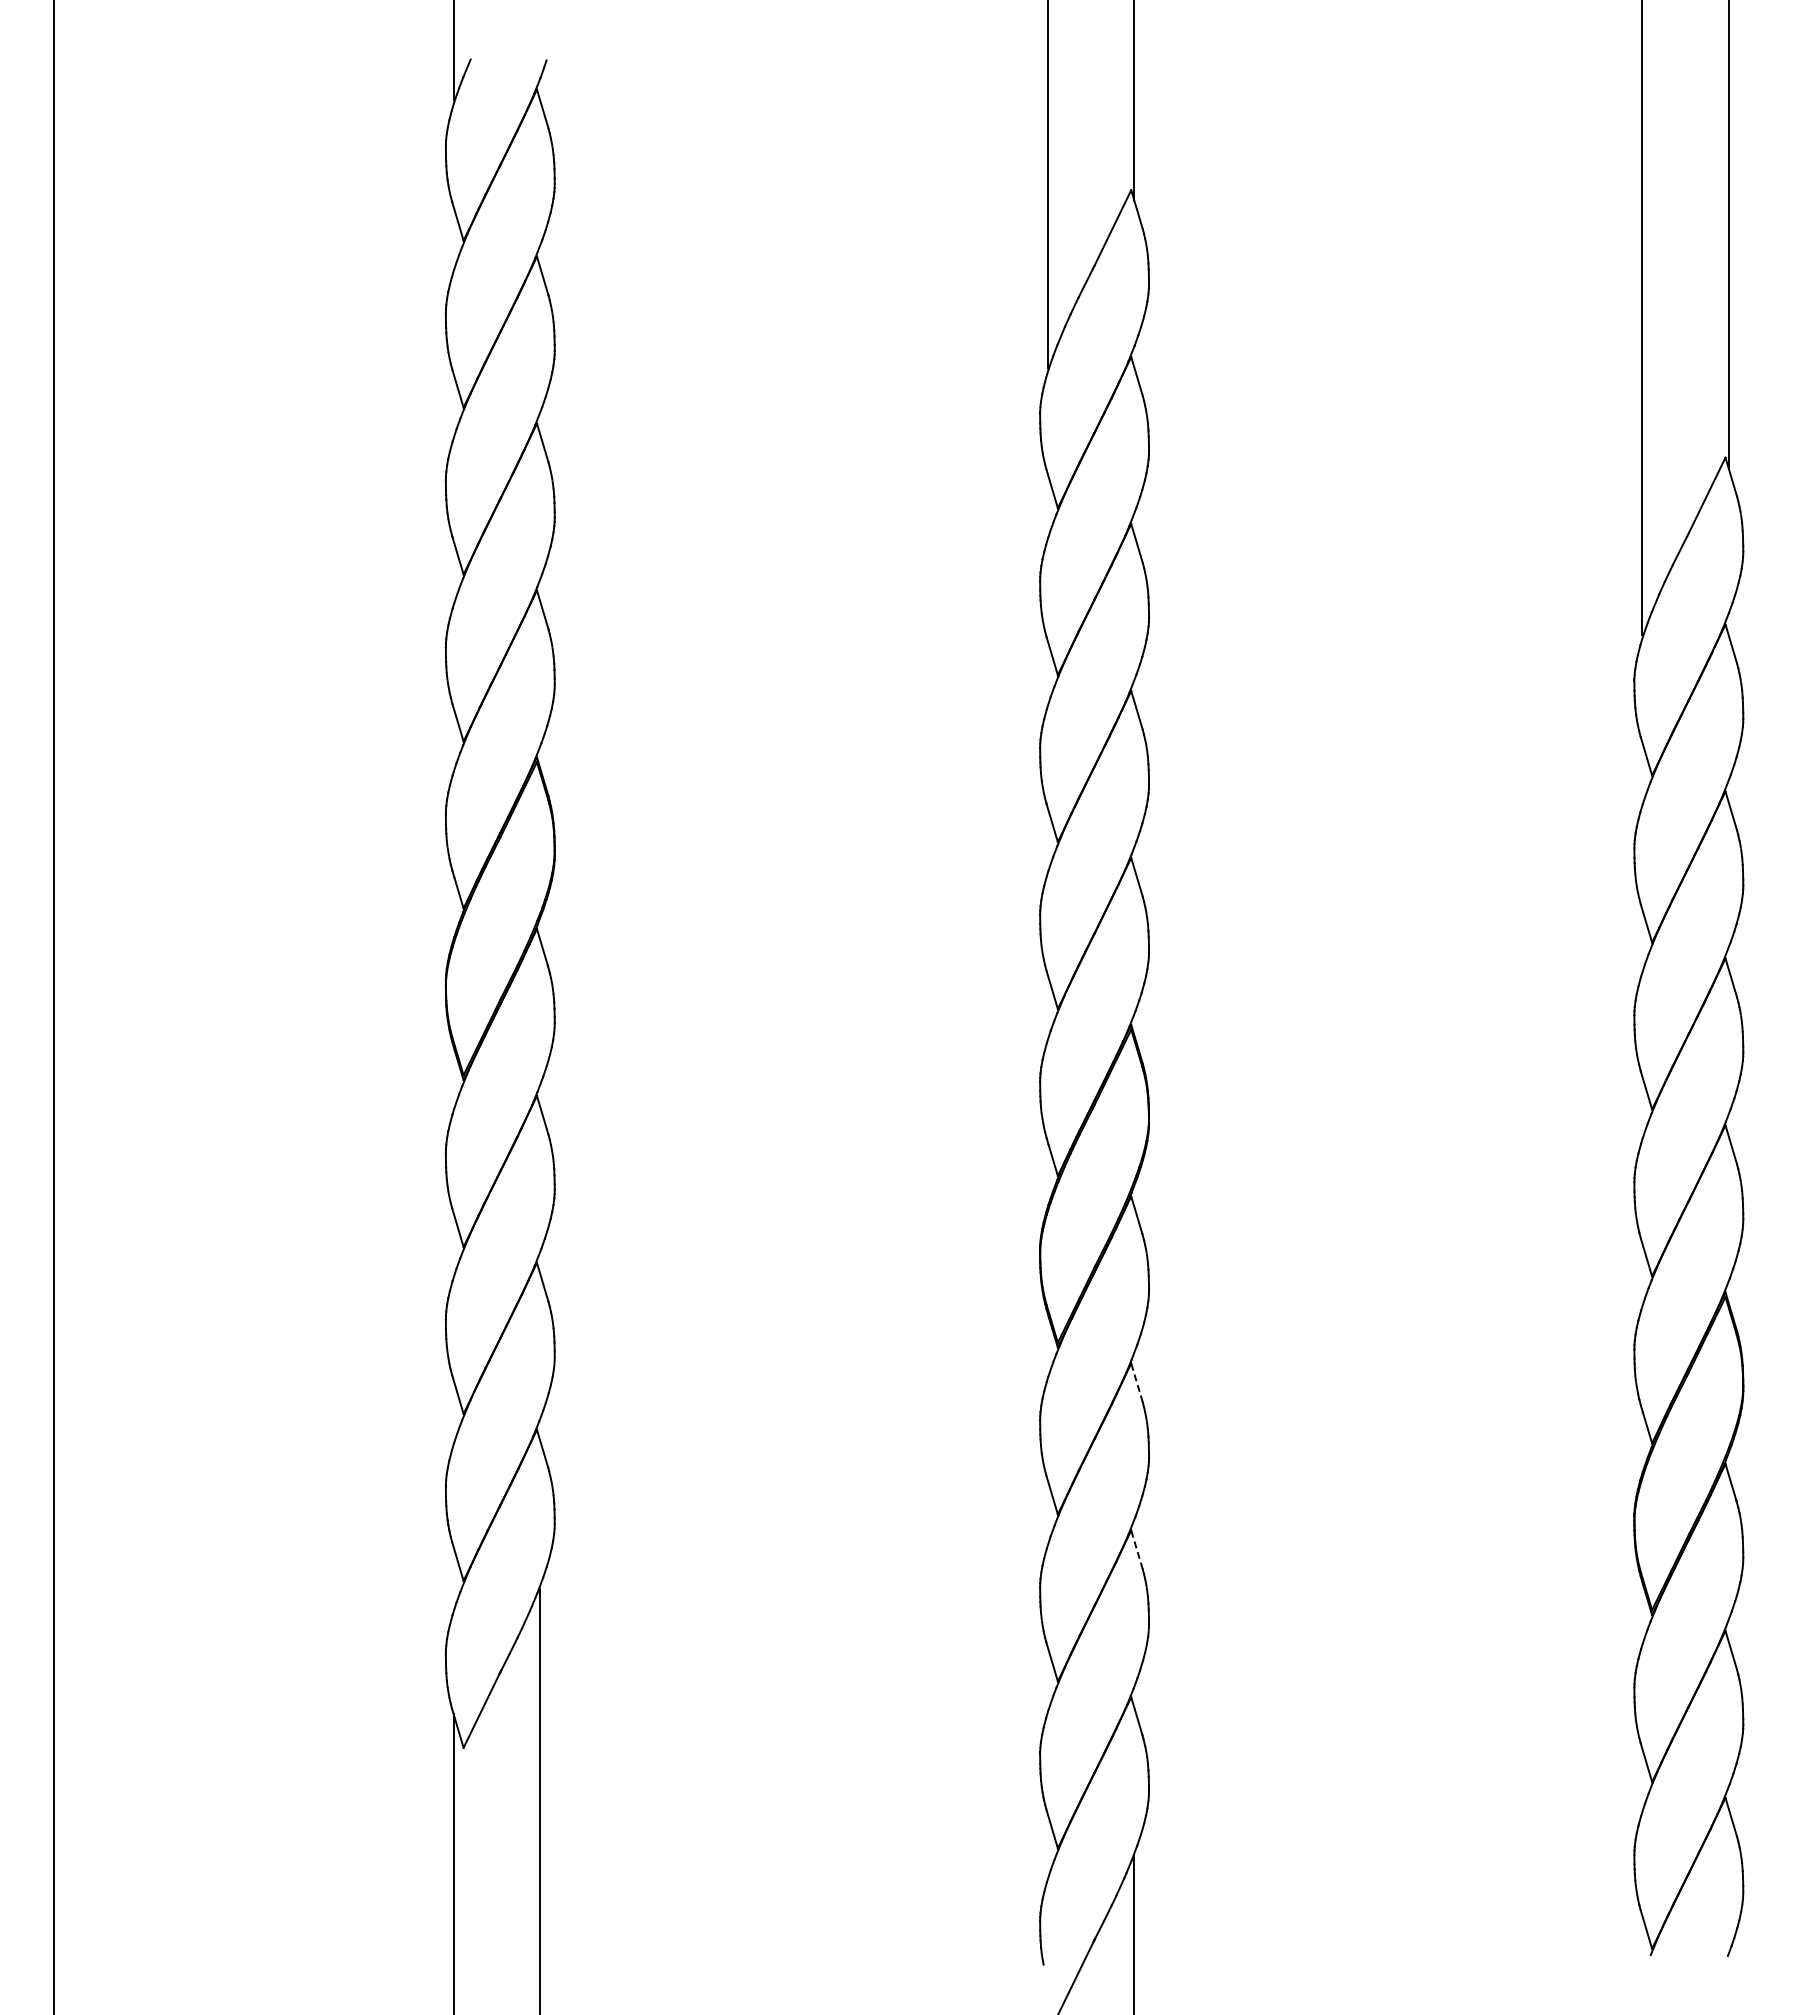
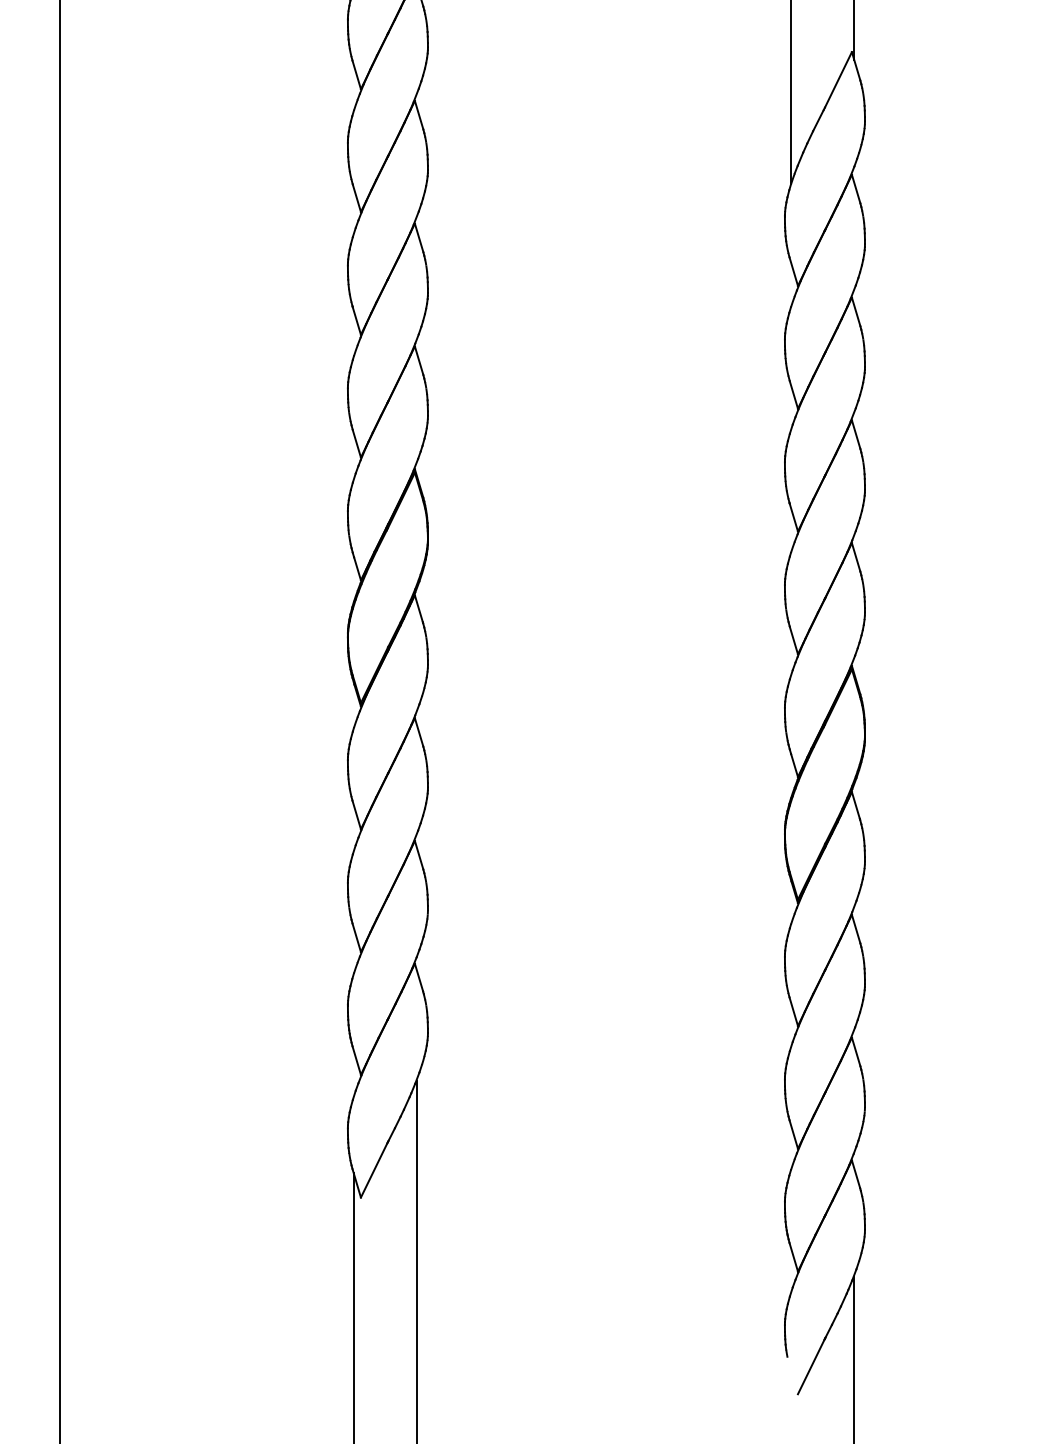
line: (1136, 1382) -> (855, 928), dashed -> solid
line: (1136, 1549) -> (855, 1051), dashed -> solid

